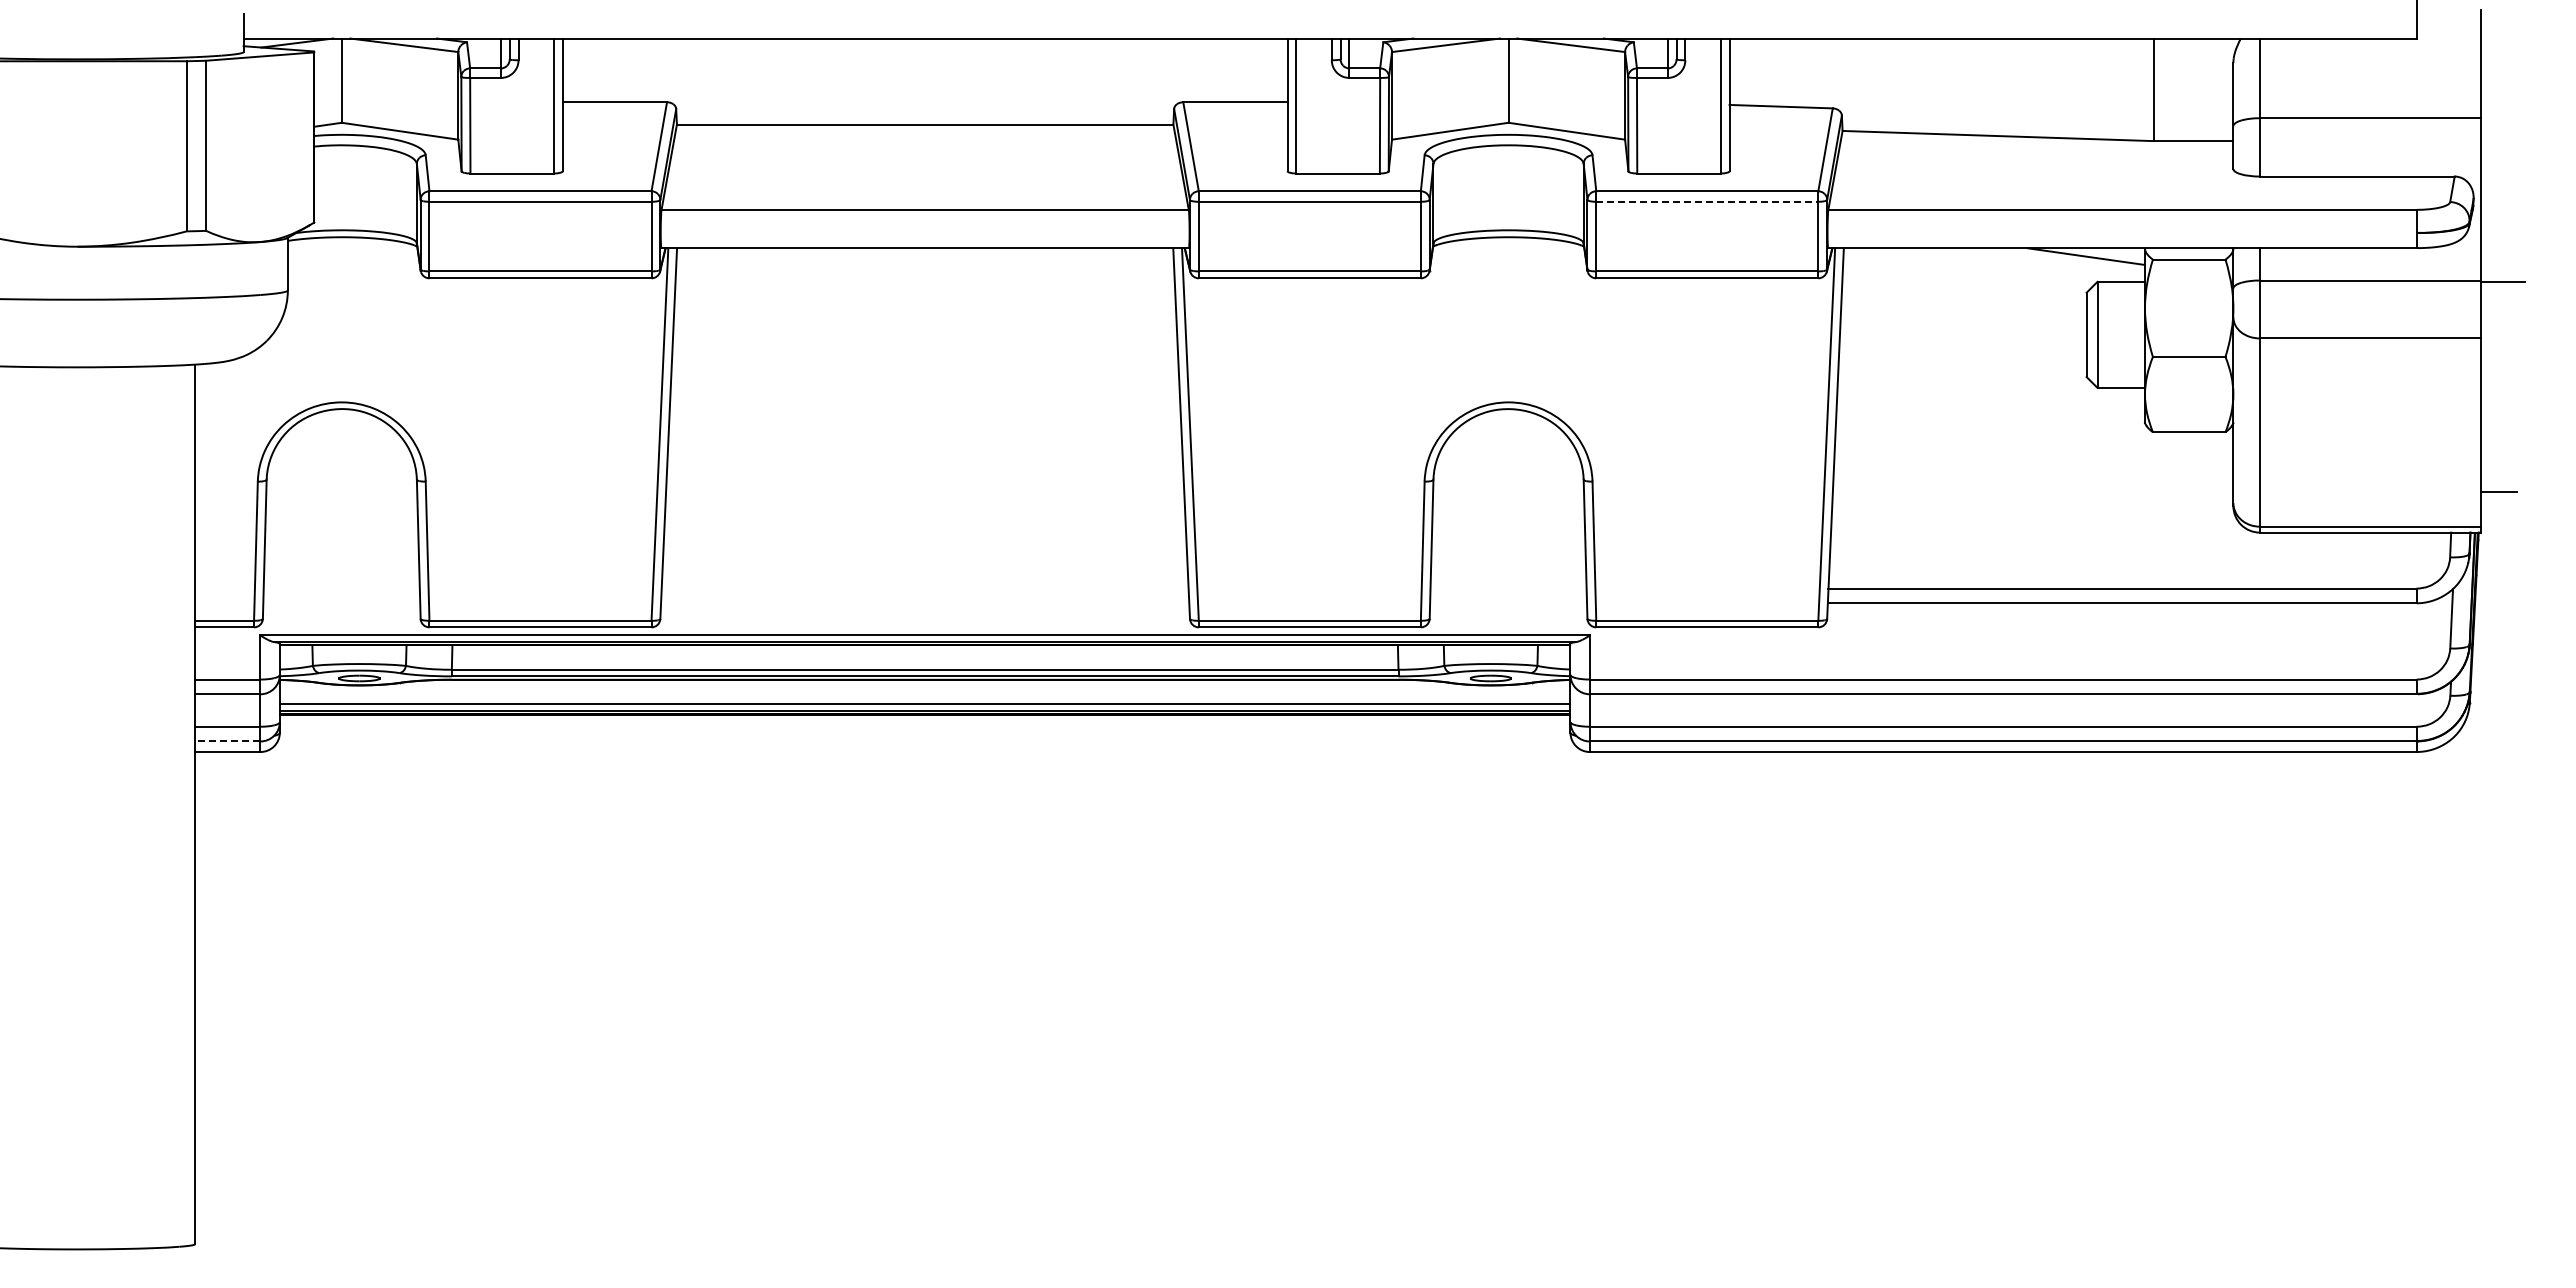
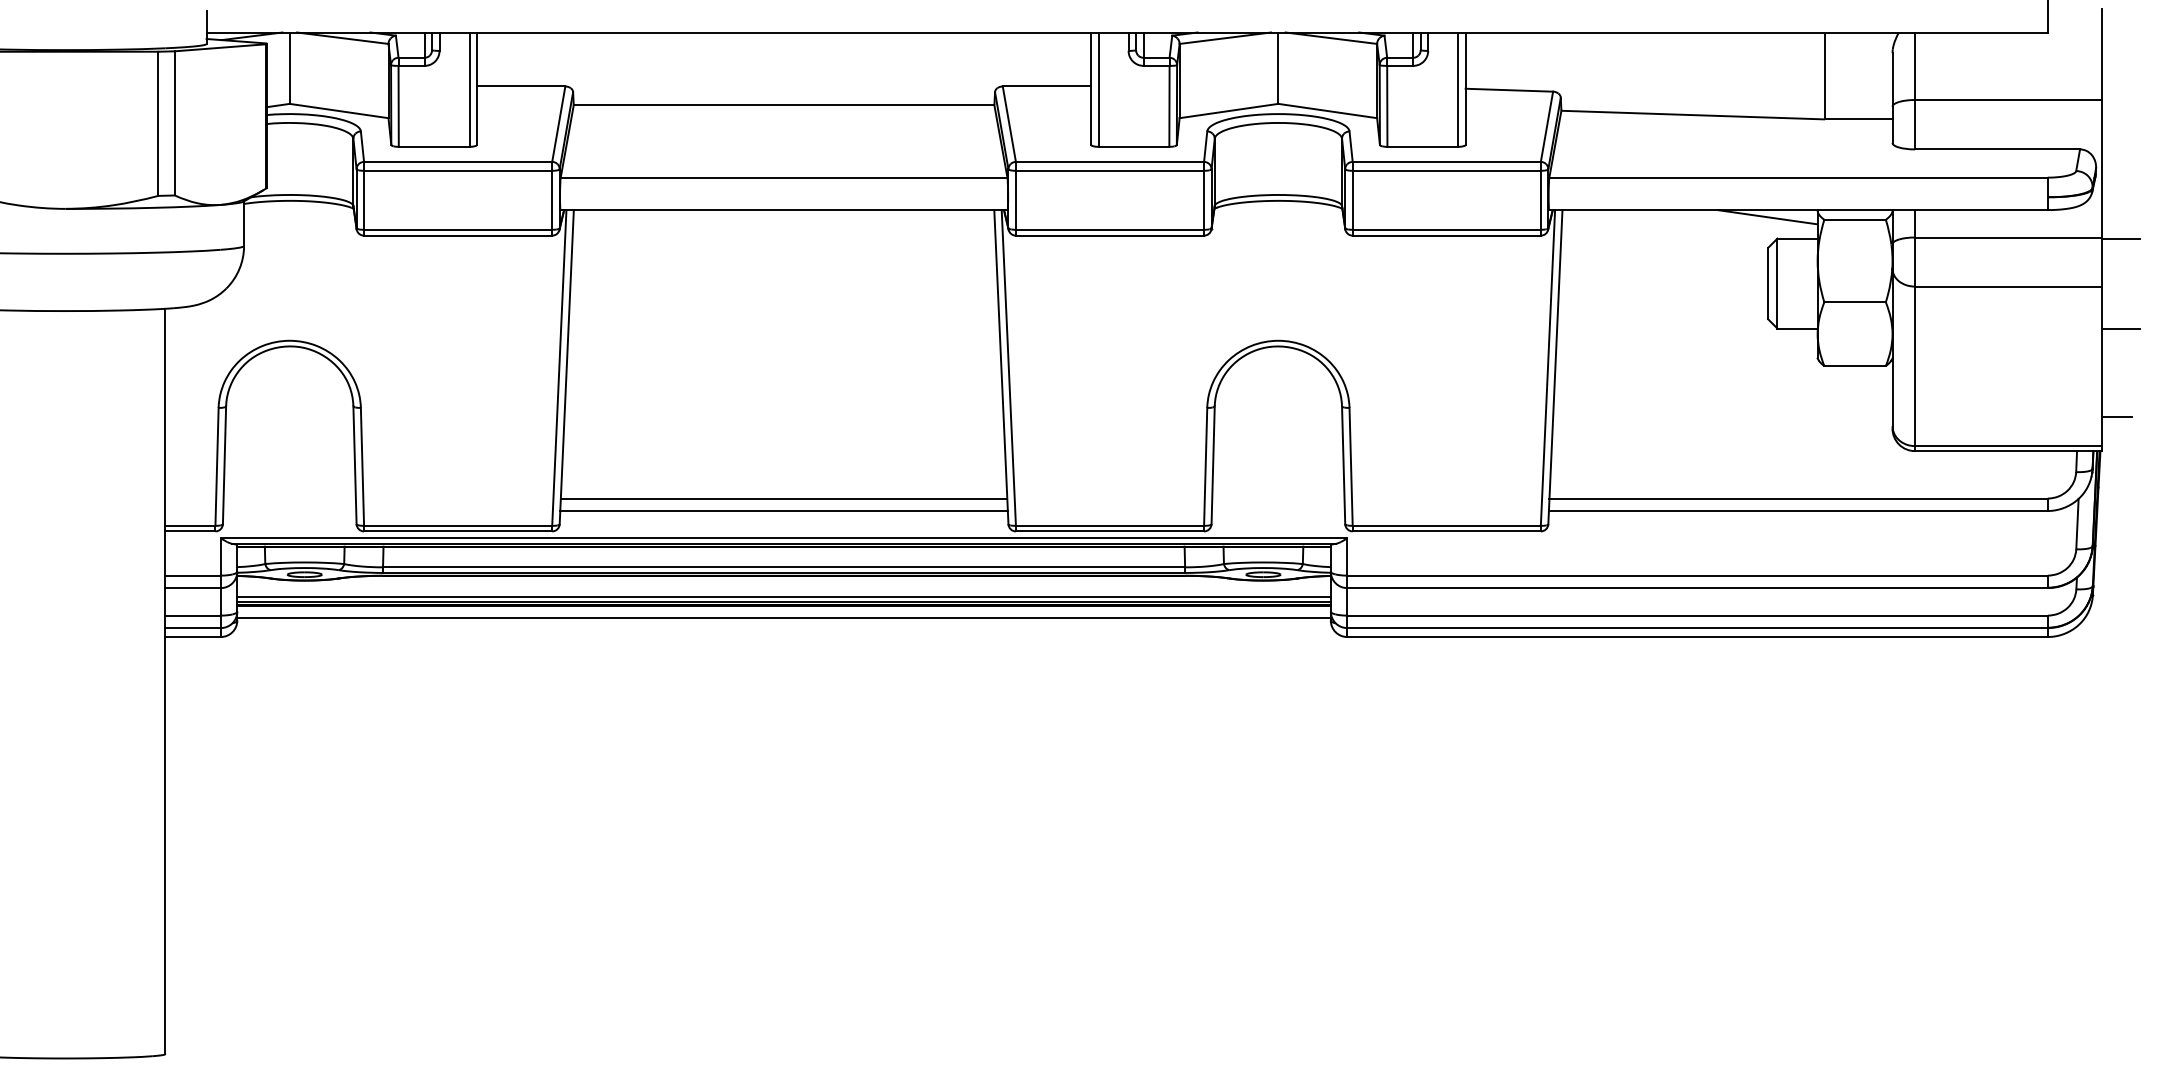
line: (1707, 201) -> (1446, 170), dashed -> solid
line: (2502, 387) -> (2120, 328), added
line: (924, 588) -> (783, 498), added
line: (925, 603) -> (784, 511), added
line: (924, 729) -> (783, 617), added
line: (227, 741) -> (192, 628), dashed -> solid

